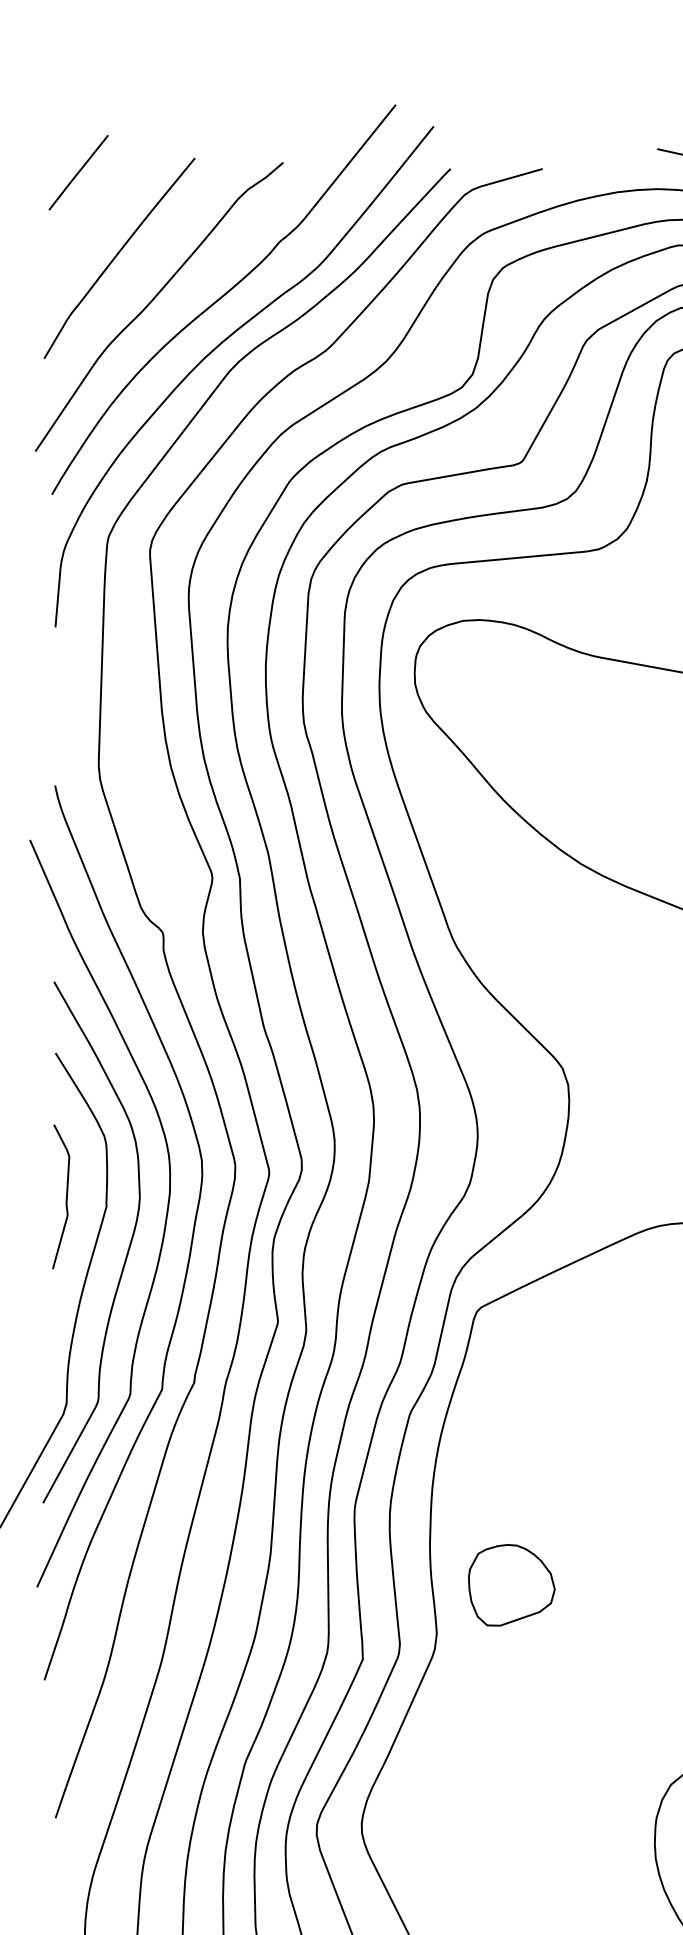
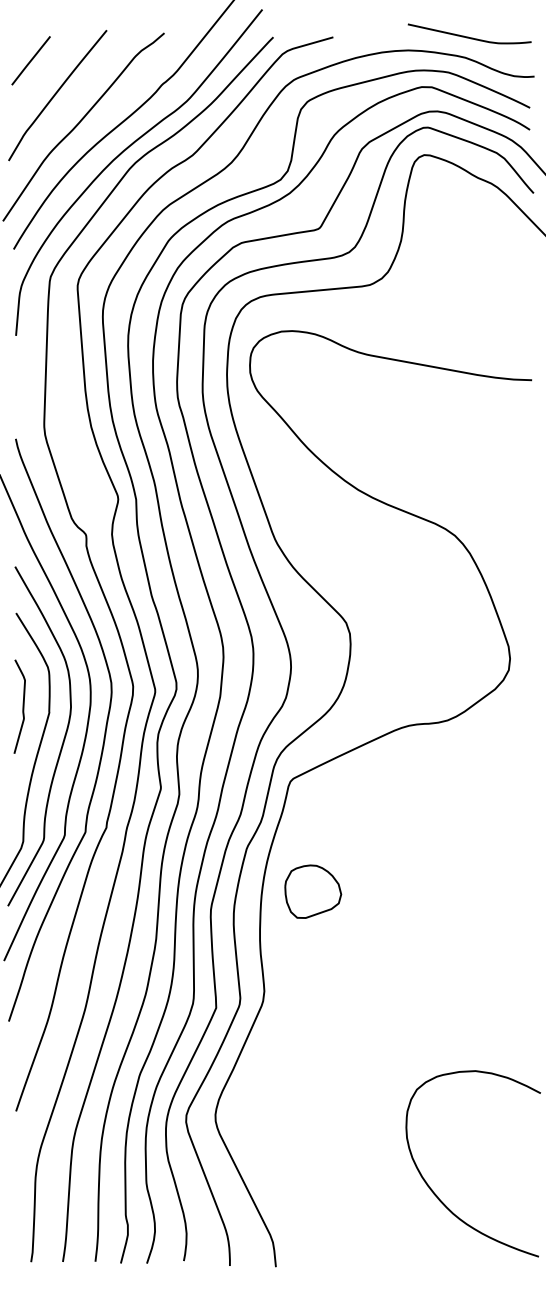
line: (77, 172) -> (30, 60), moved
part: (512, 1584) -> (313, 891), moved

